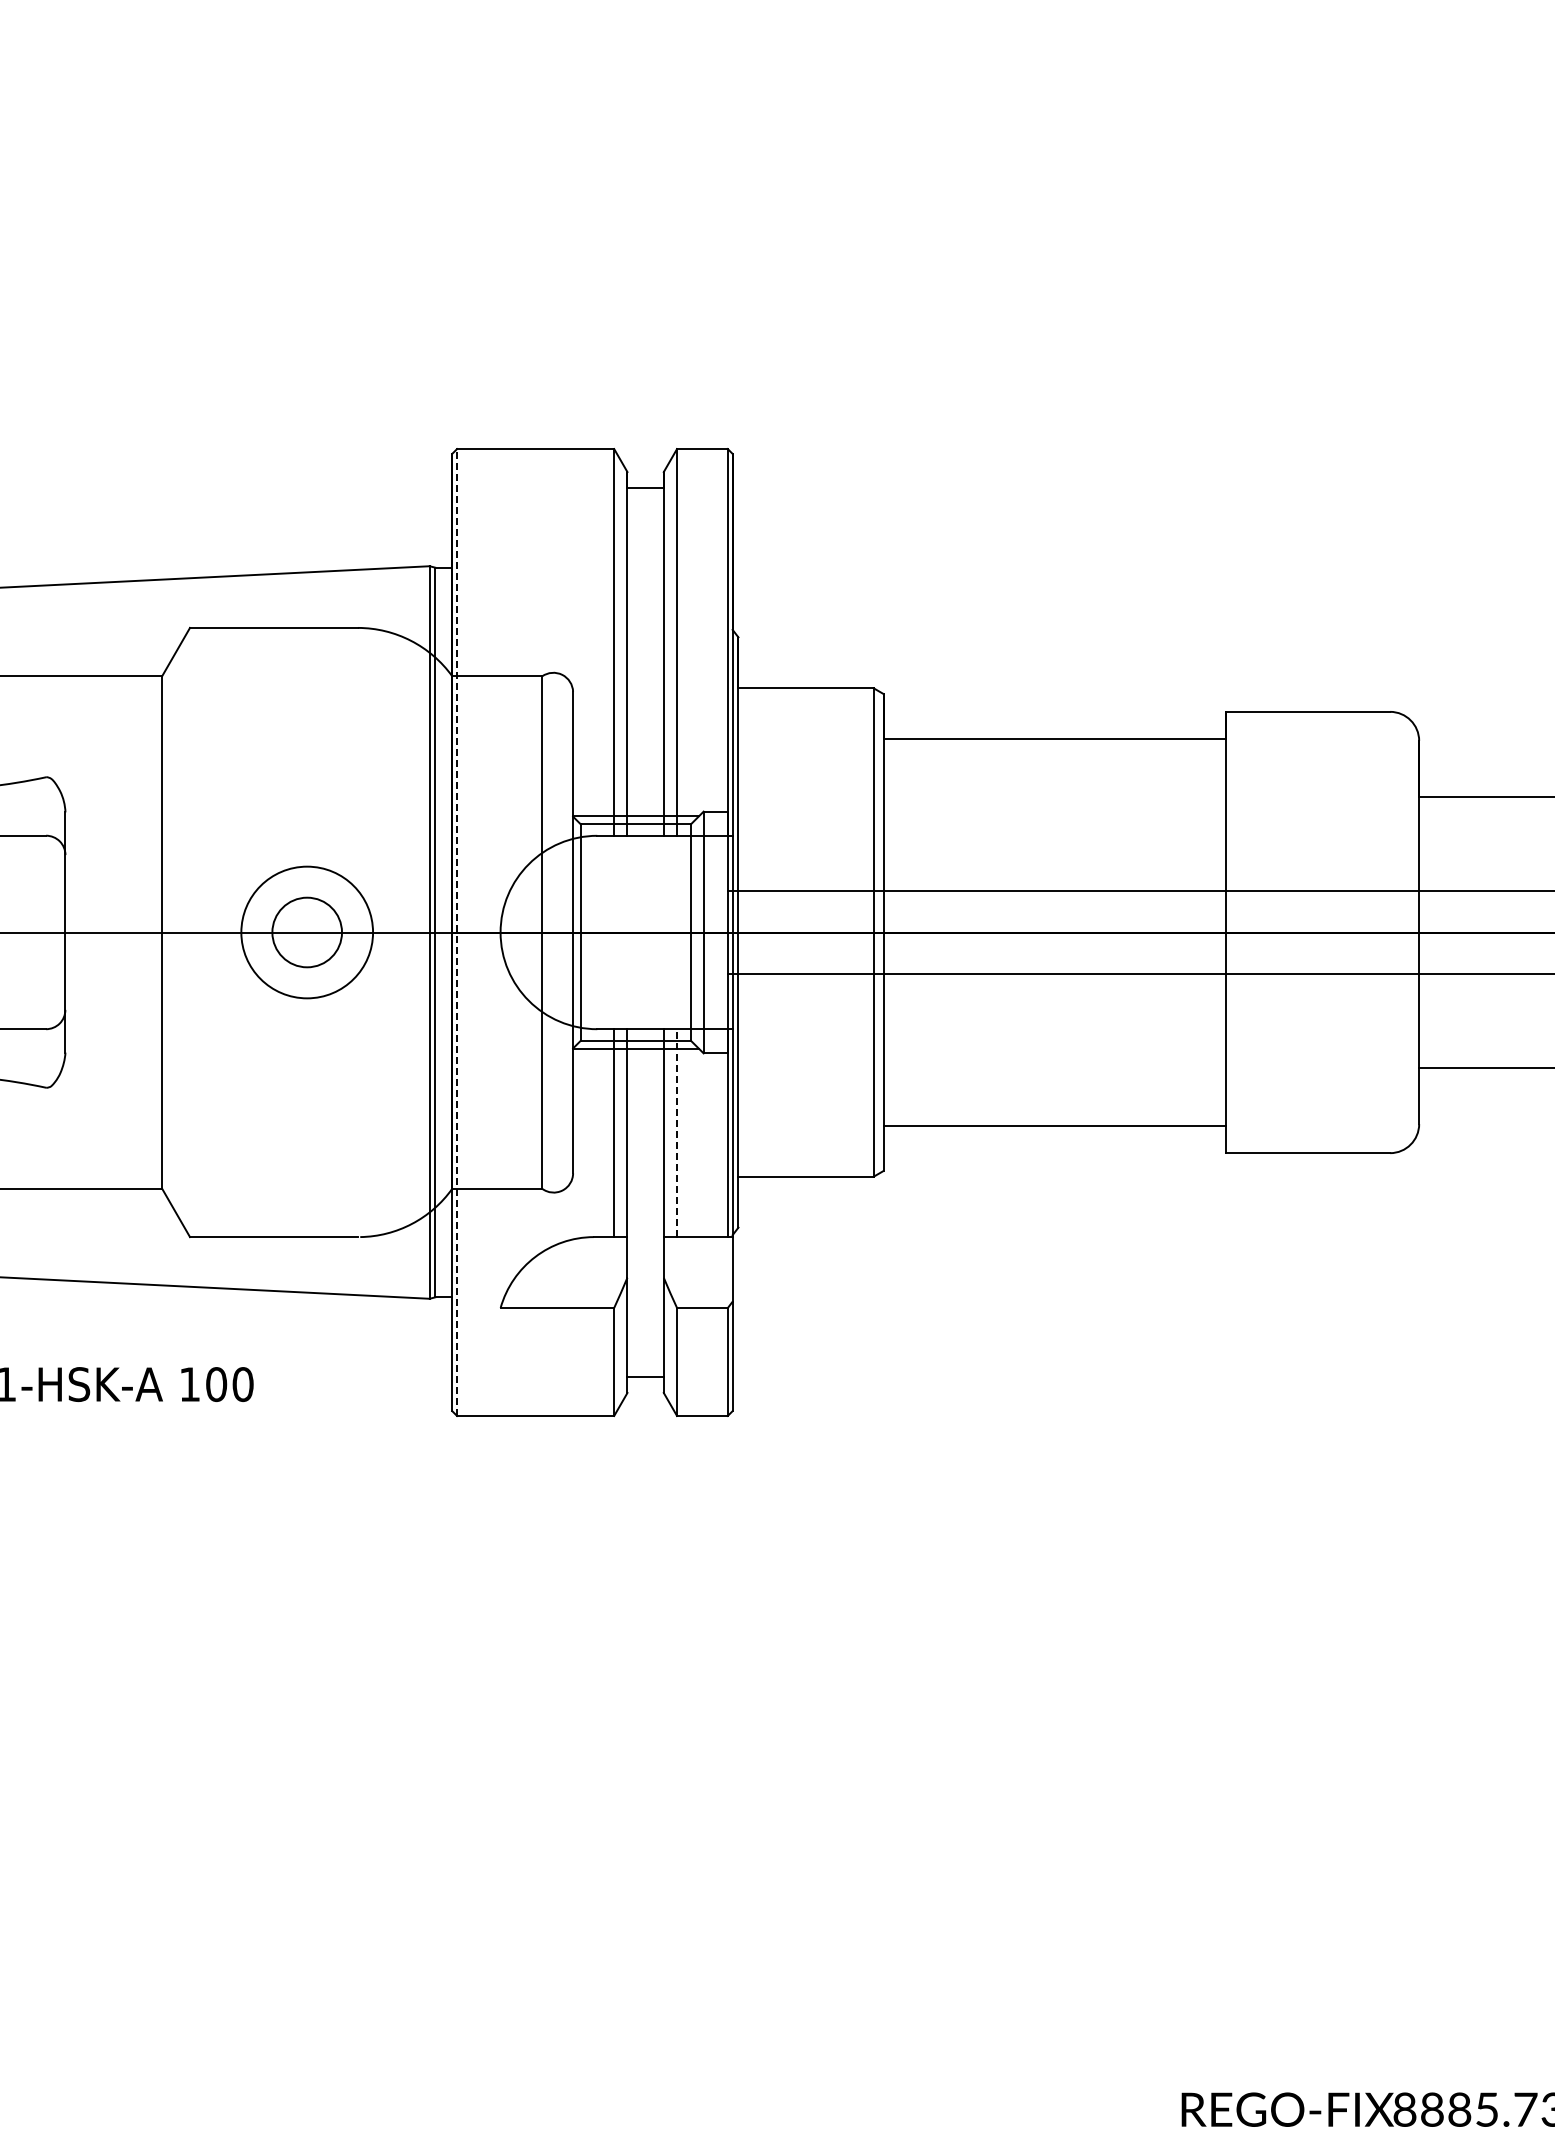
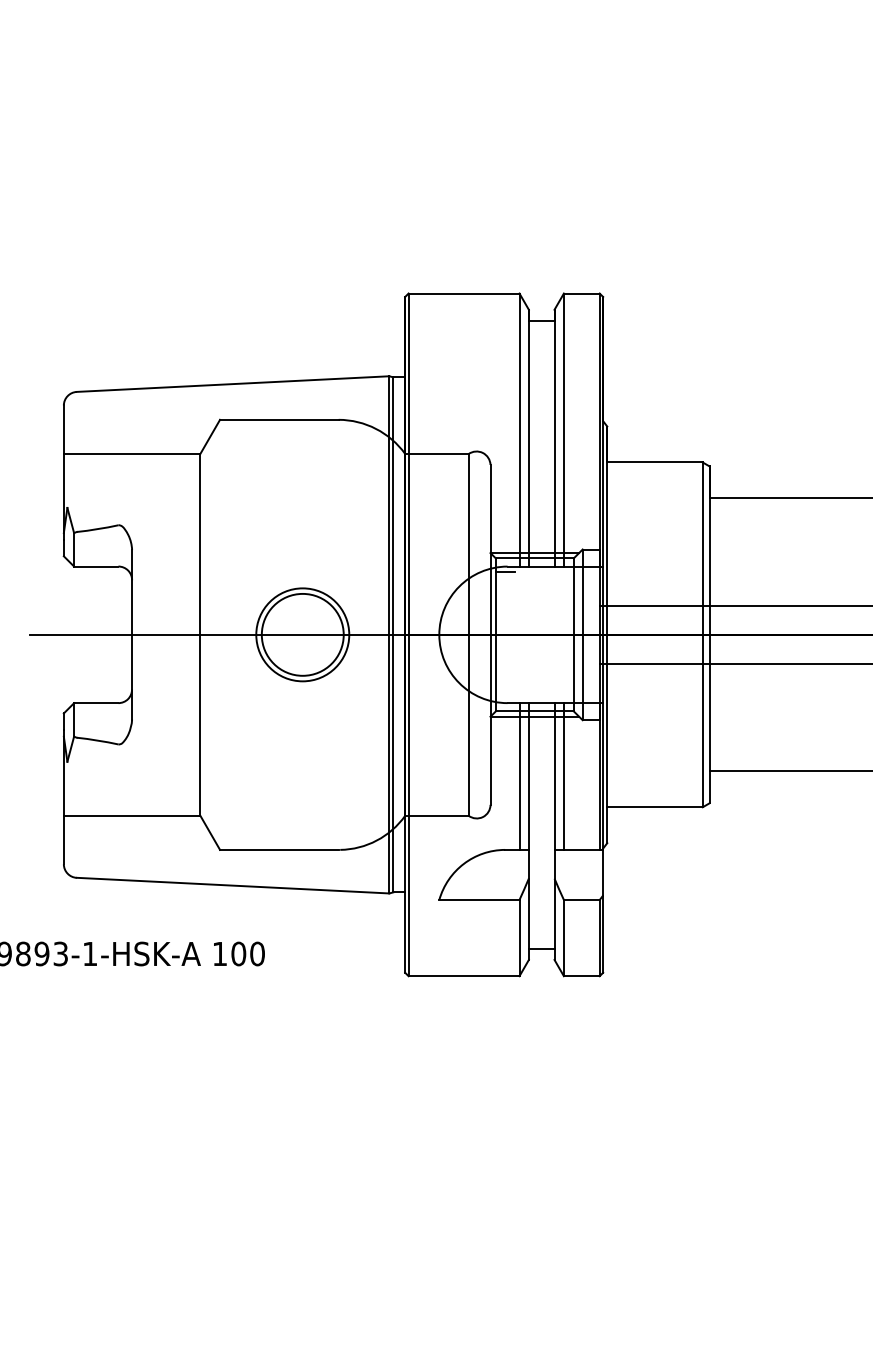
line: (594, 843) -> (505, 572), added
circle: (307, 932) -> (302, 634), size x1.67
line: (457, 932) -> (408, 634), dashed -> solid
line: (677, 1133) -> (564, 776), dashed -> solid

